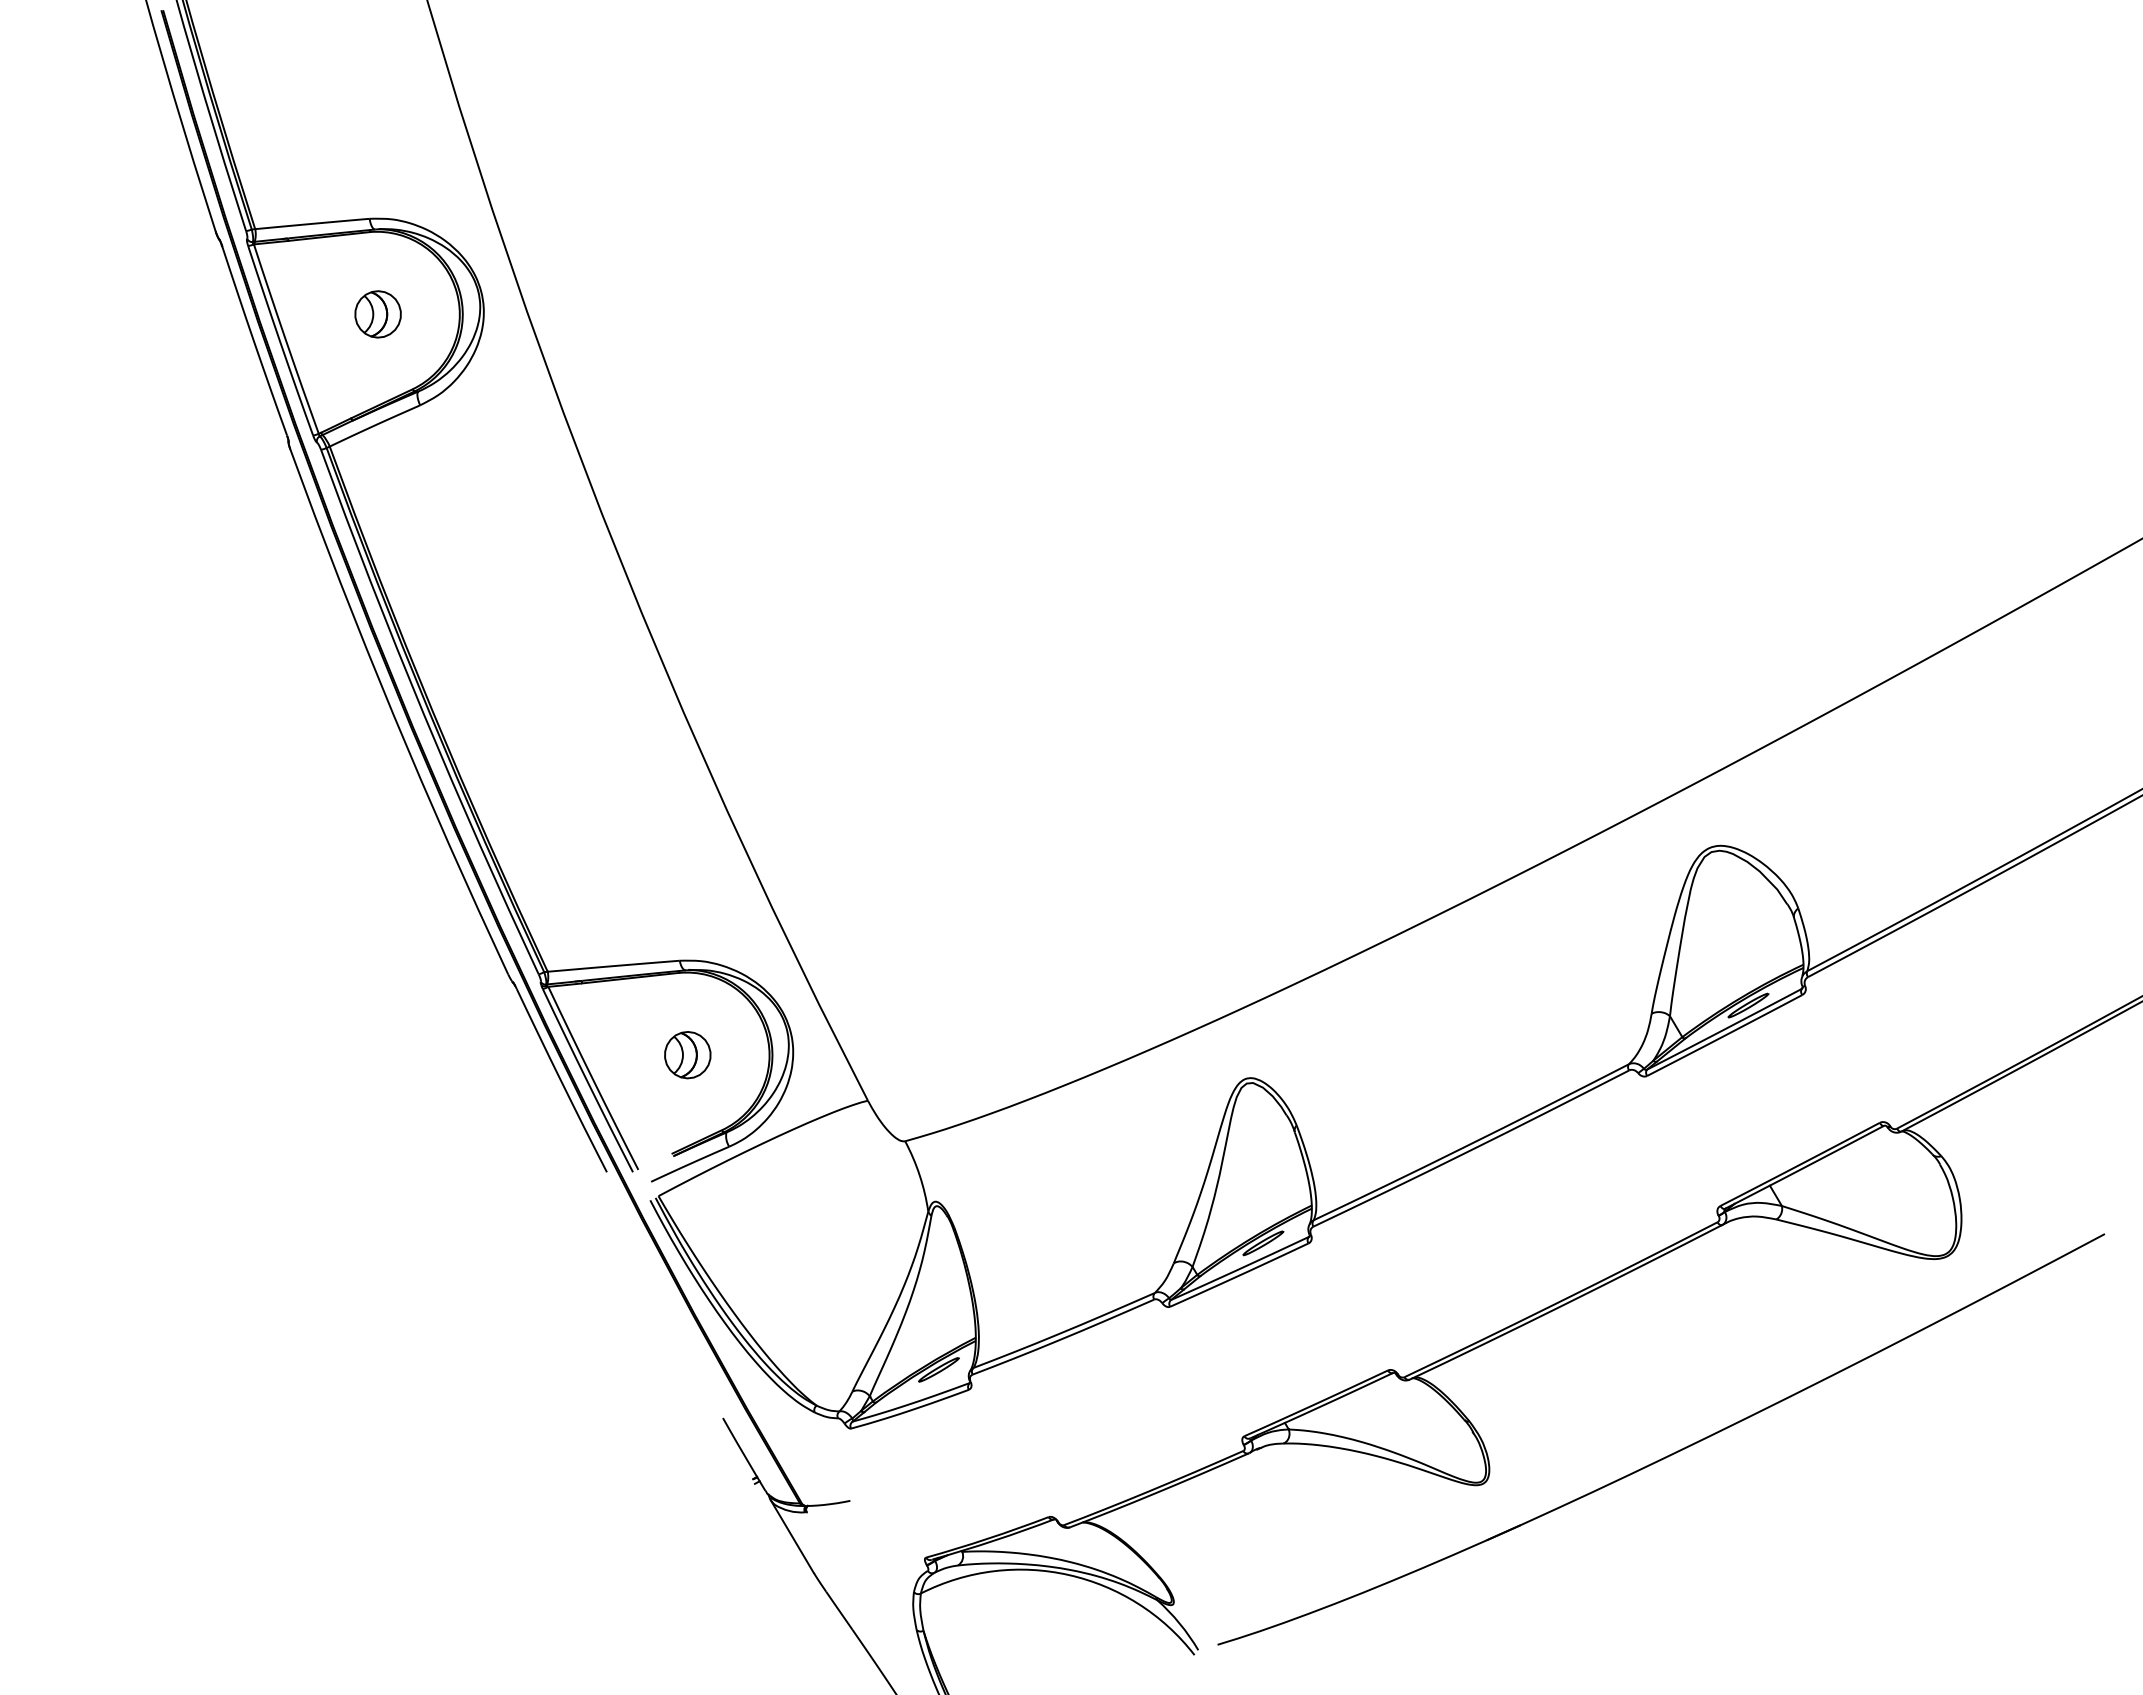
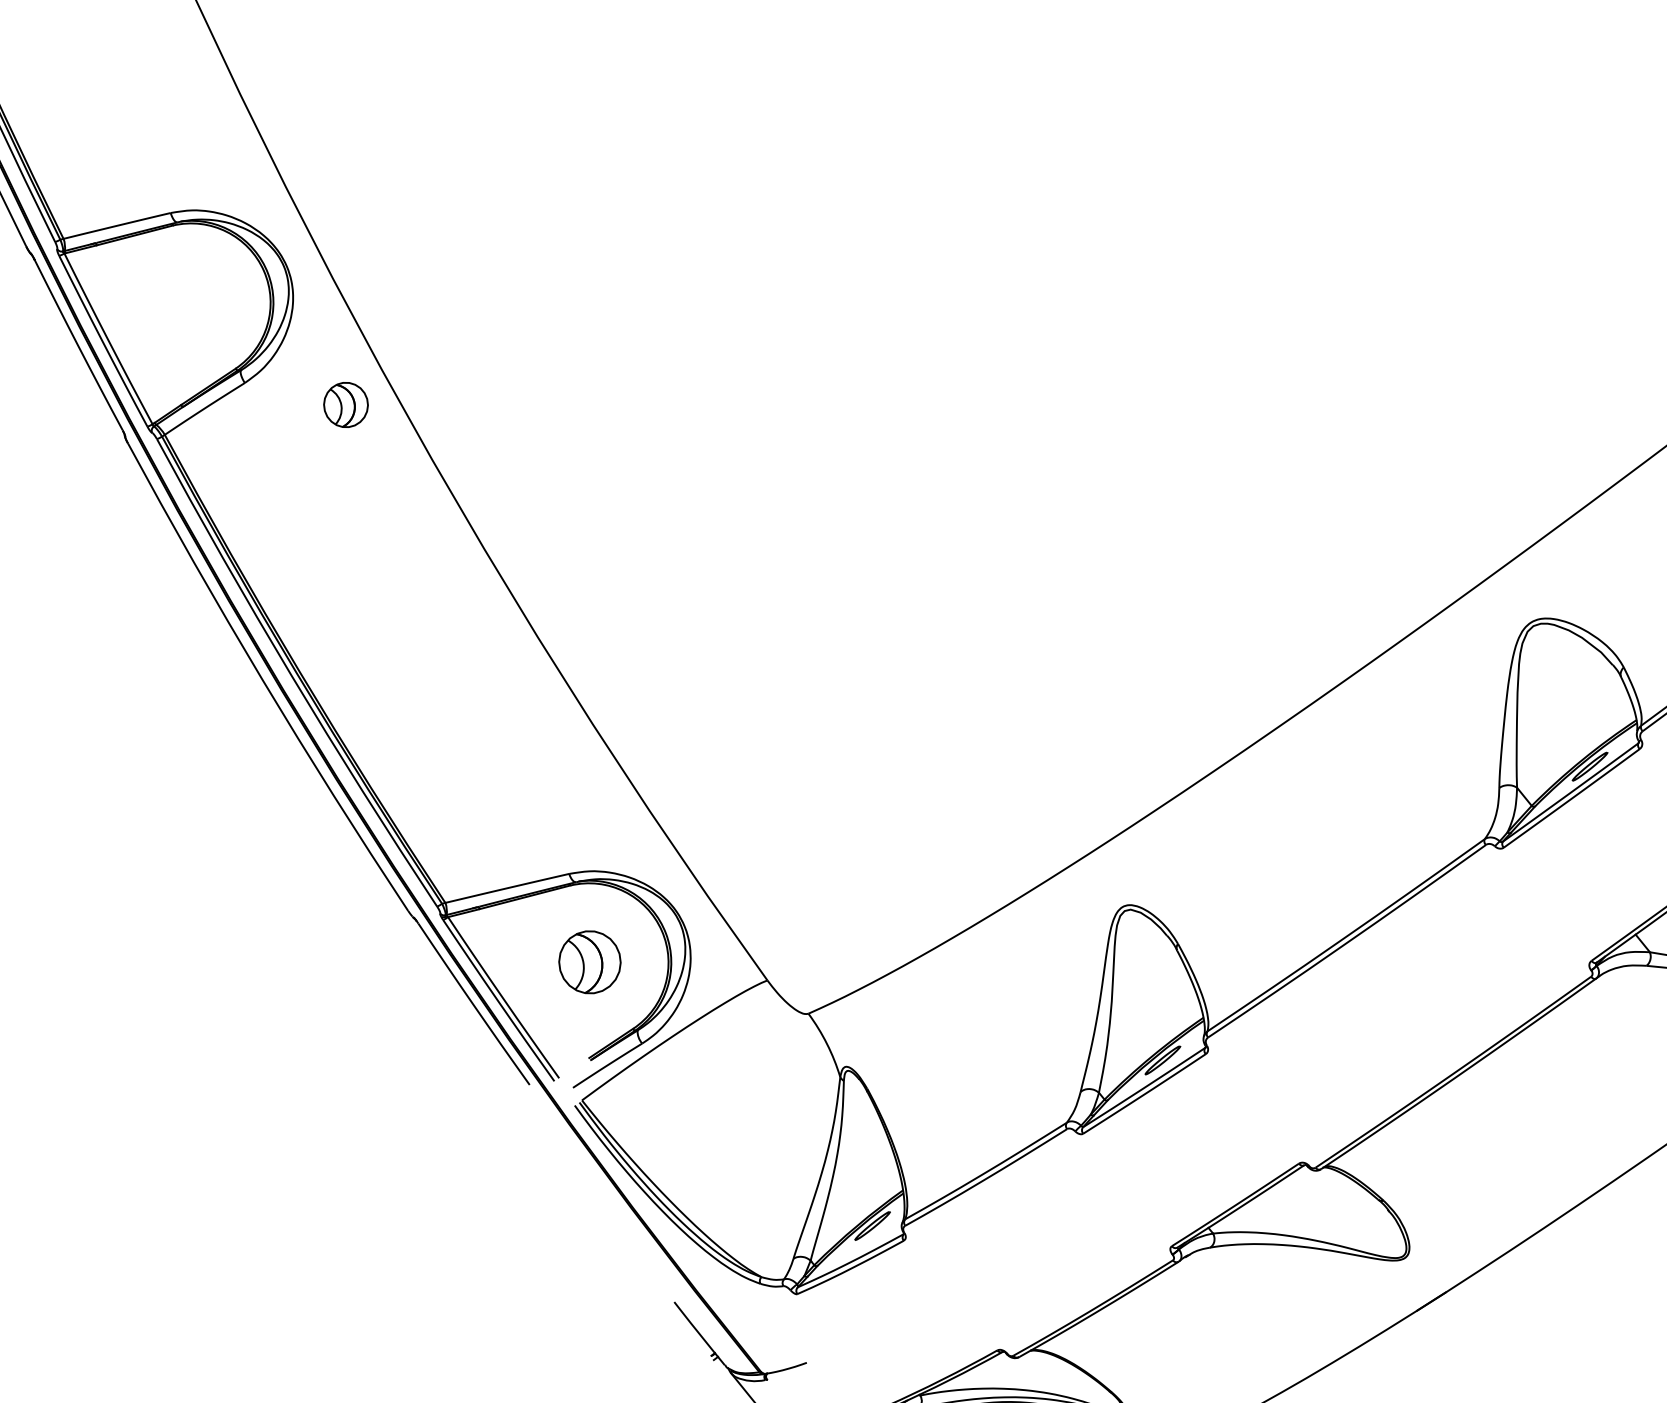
part: (377, 314) -> (345, 405), moved
part: (687, 1055) -> (589, 962), size x1.4

